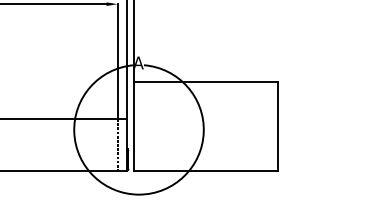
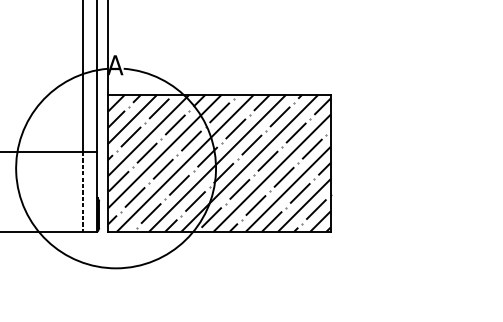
hatch: (205, 126) -> (218, 163), added

